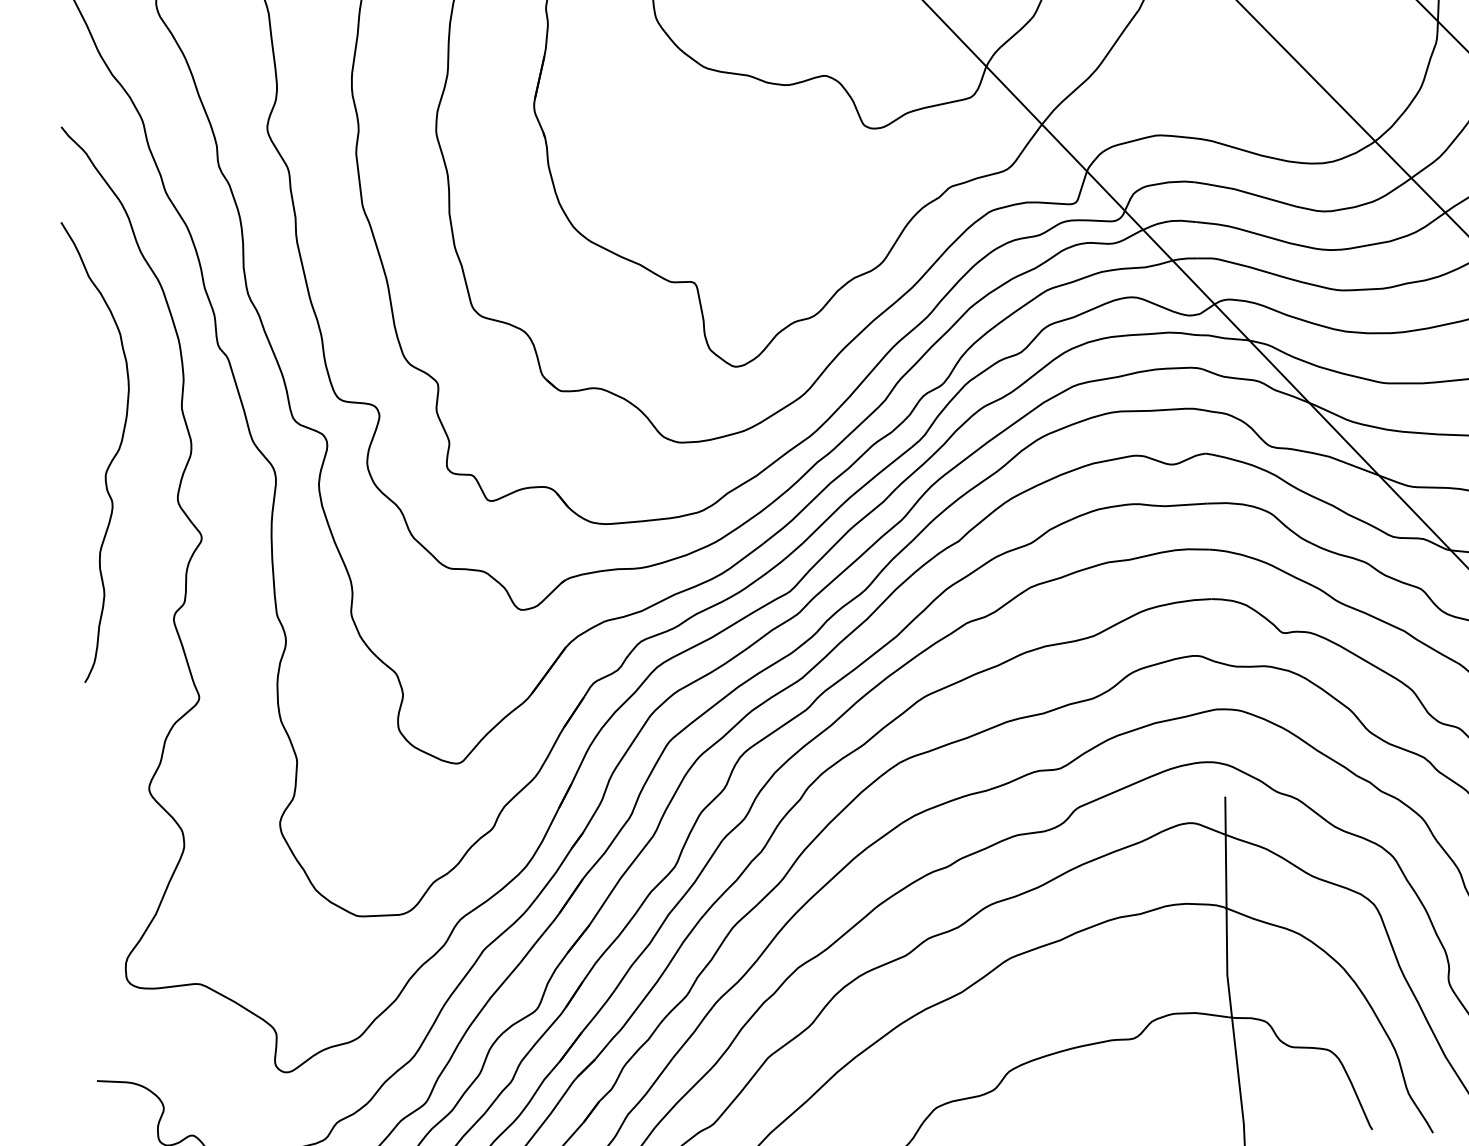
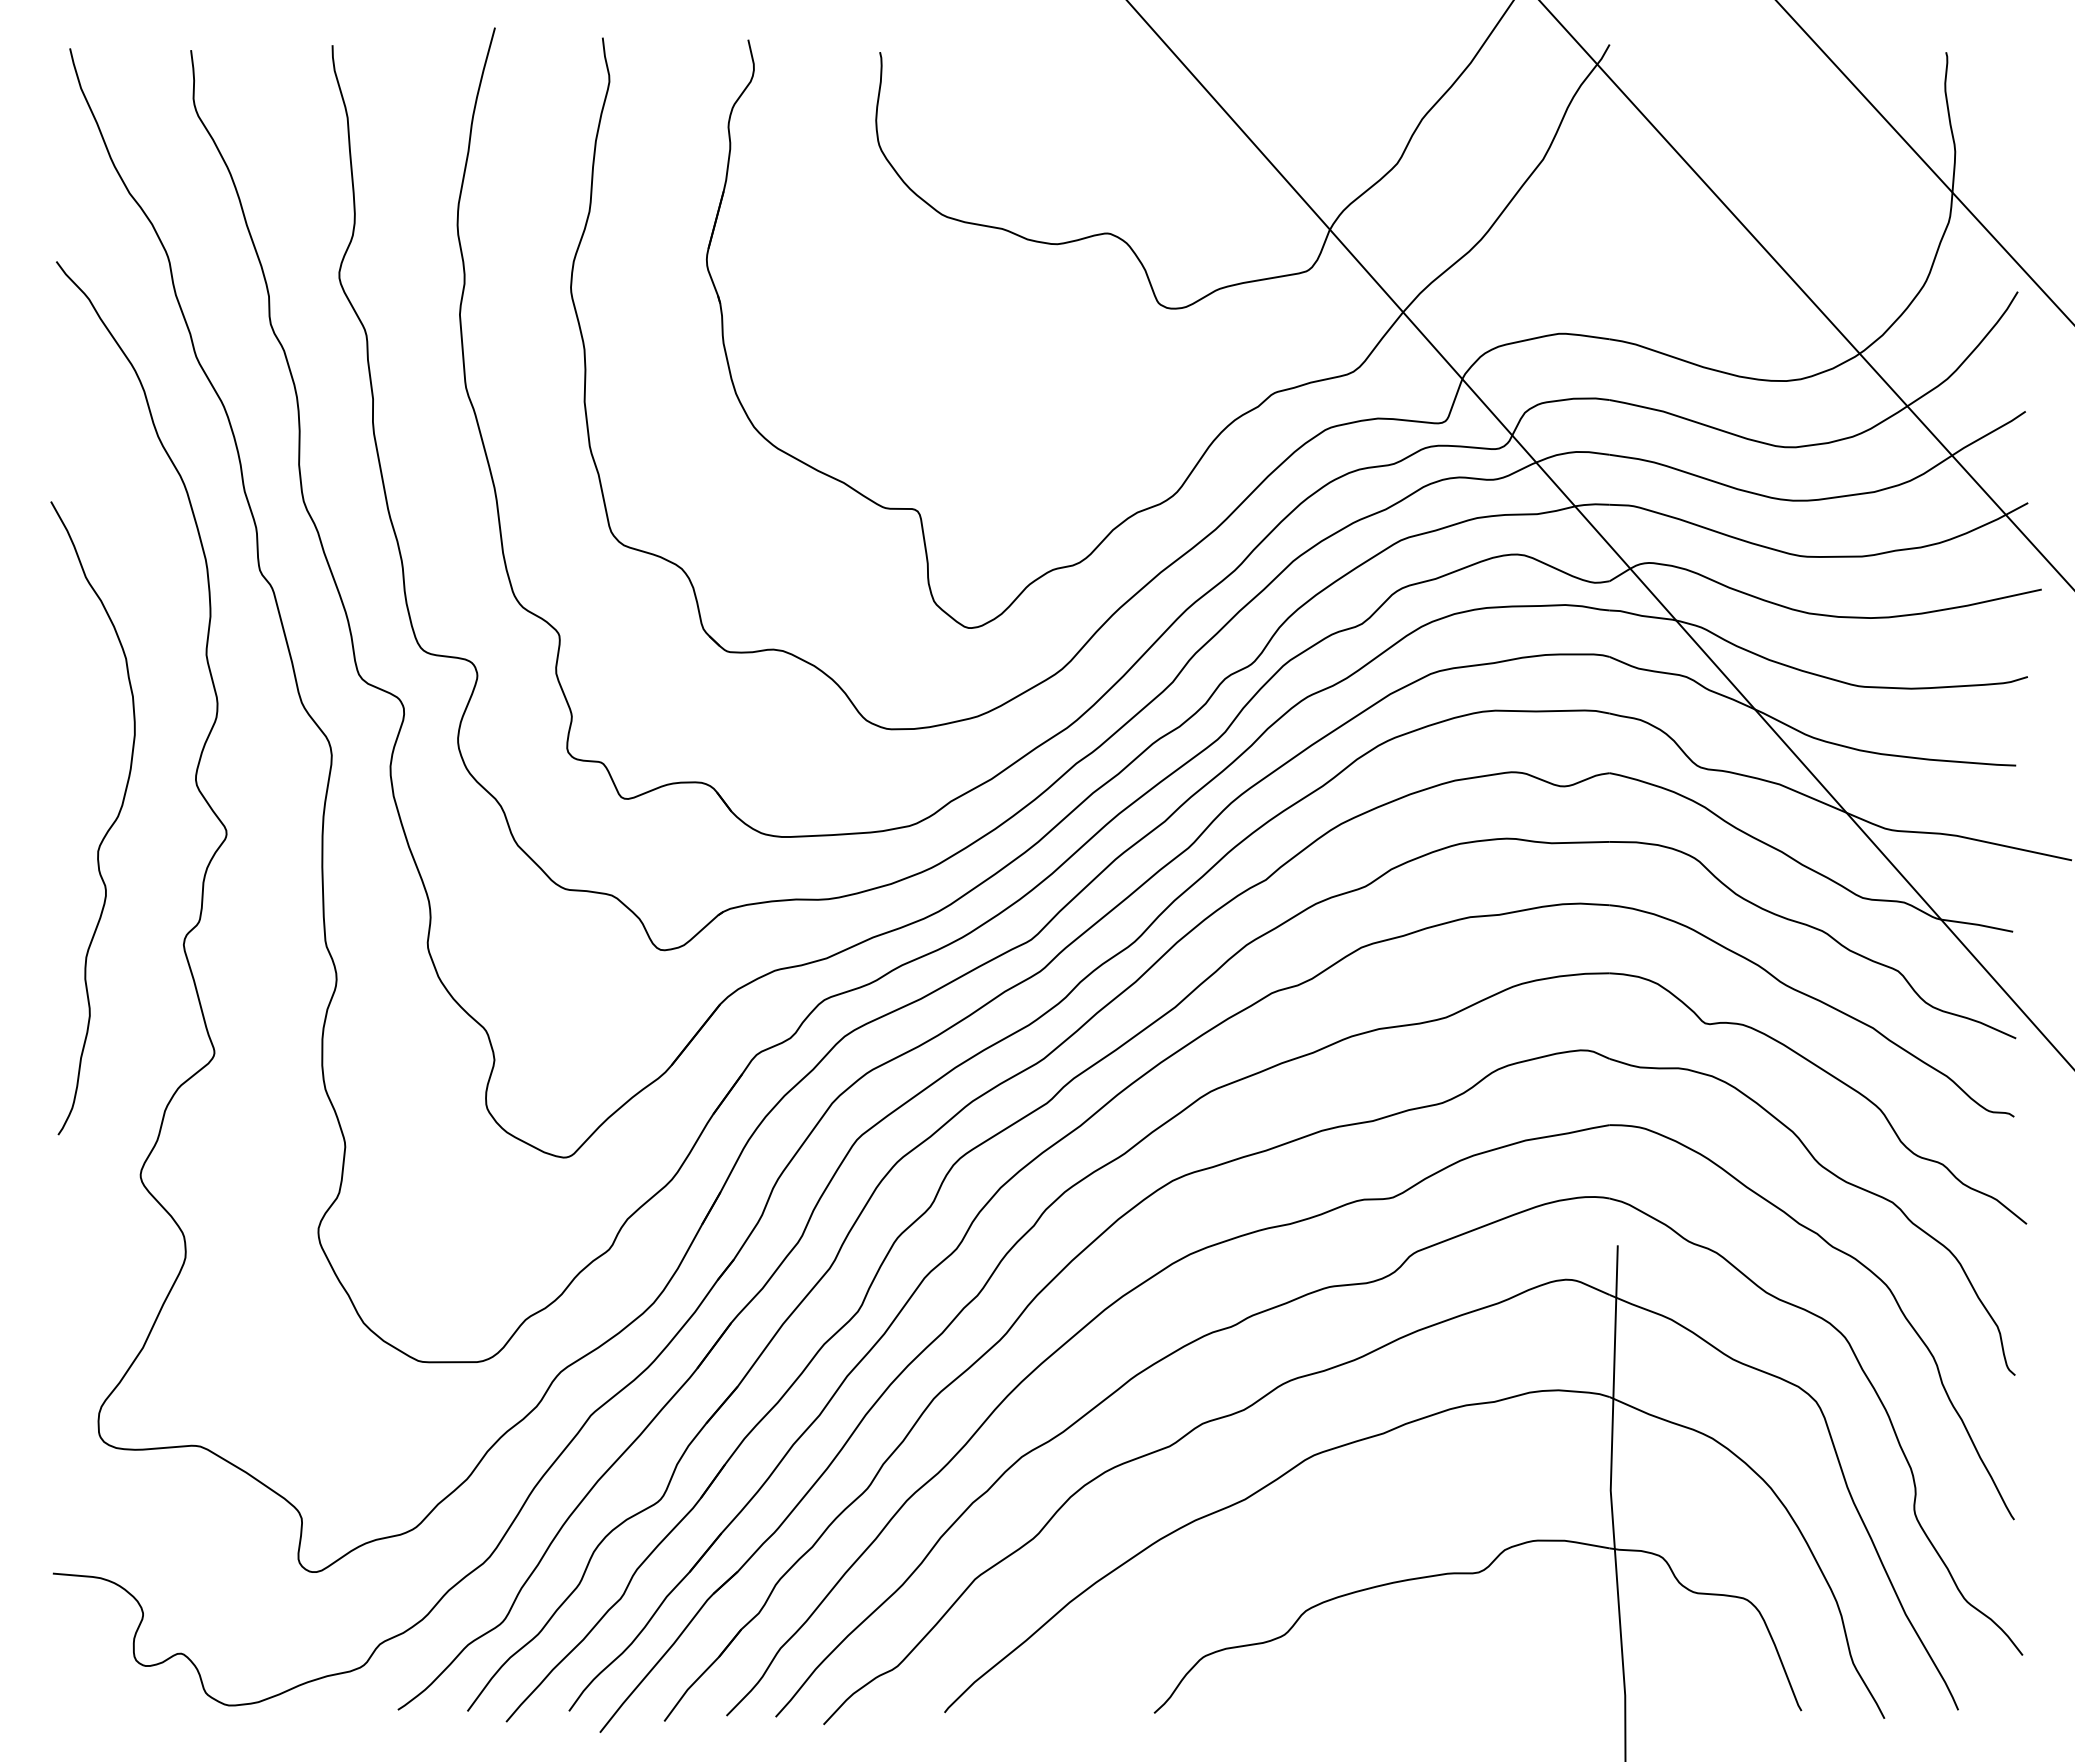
curve: (112, 458) -> (108, 828), moved

